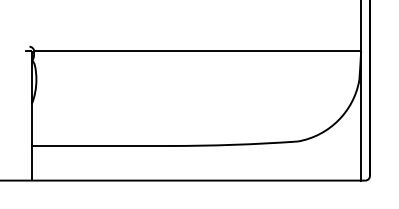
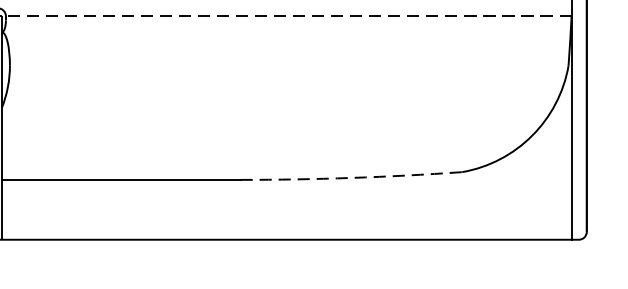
line: (197, 51) -> (288, 16), solid -> dashed
arc: (233, 144) -> (350, 177), solid -> dashed

